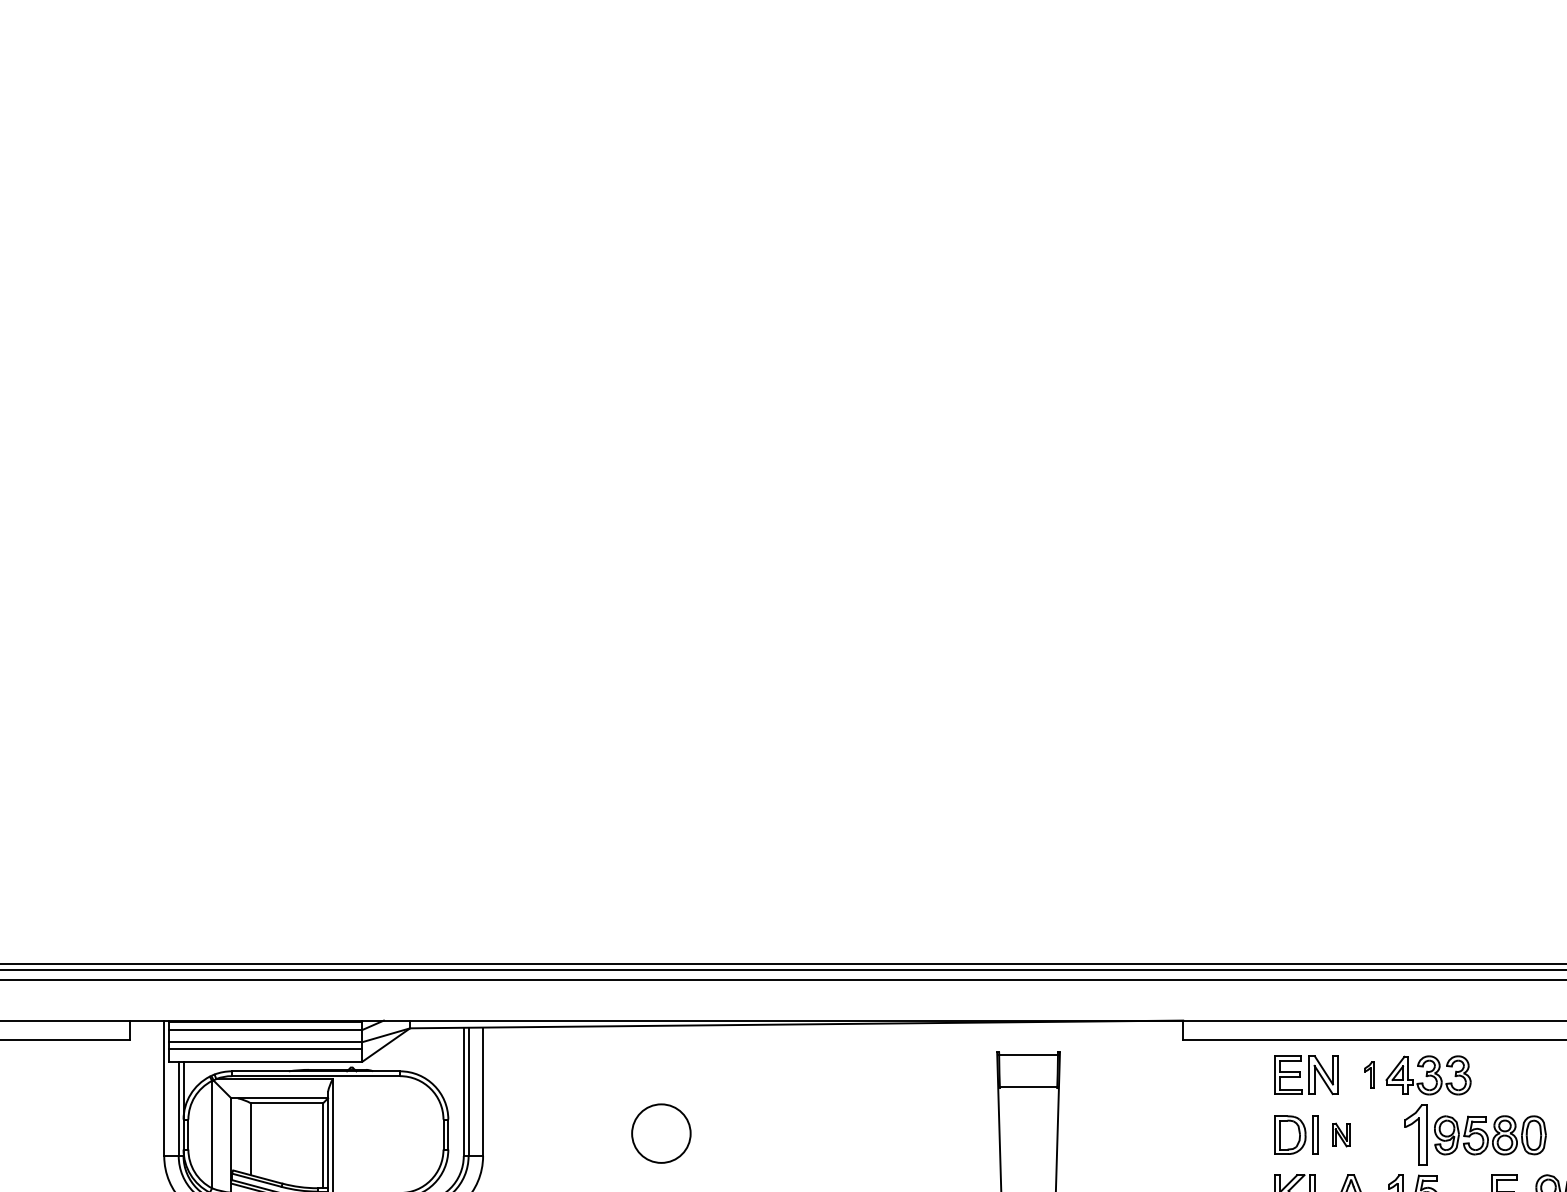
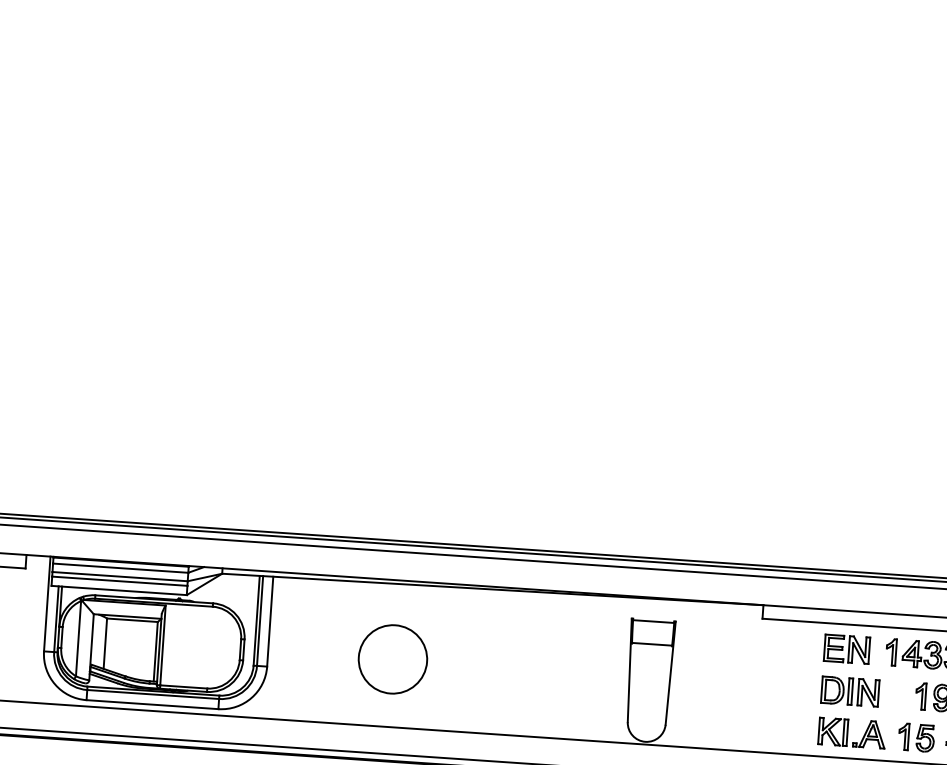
part: (1369, 1074) -> (891, 651), size x1.43
circle: (661, 1133) -> (393, 659), size x1.67
part: (1341, 1134) -> (868, 692), size x1.67
part: (1415, 1134) -> (920, 695), size x0.62

